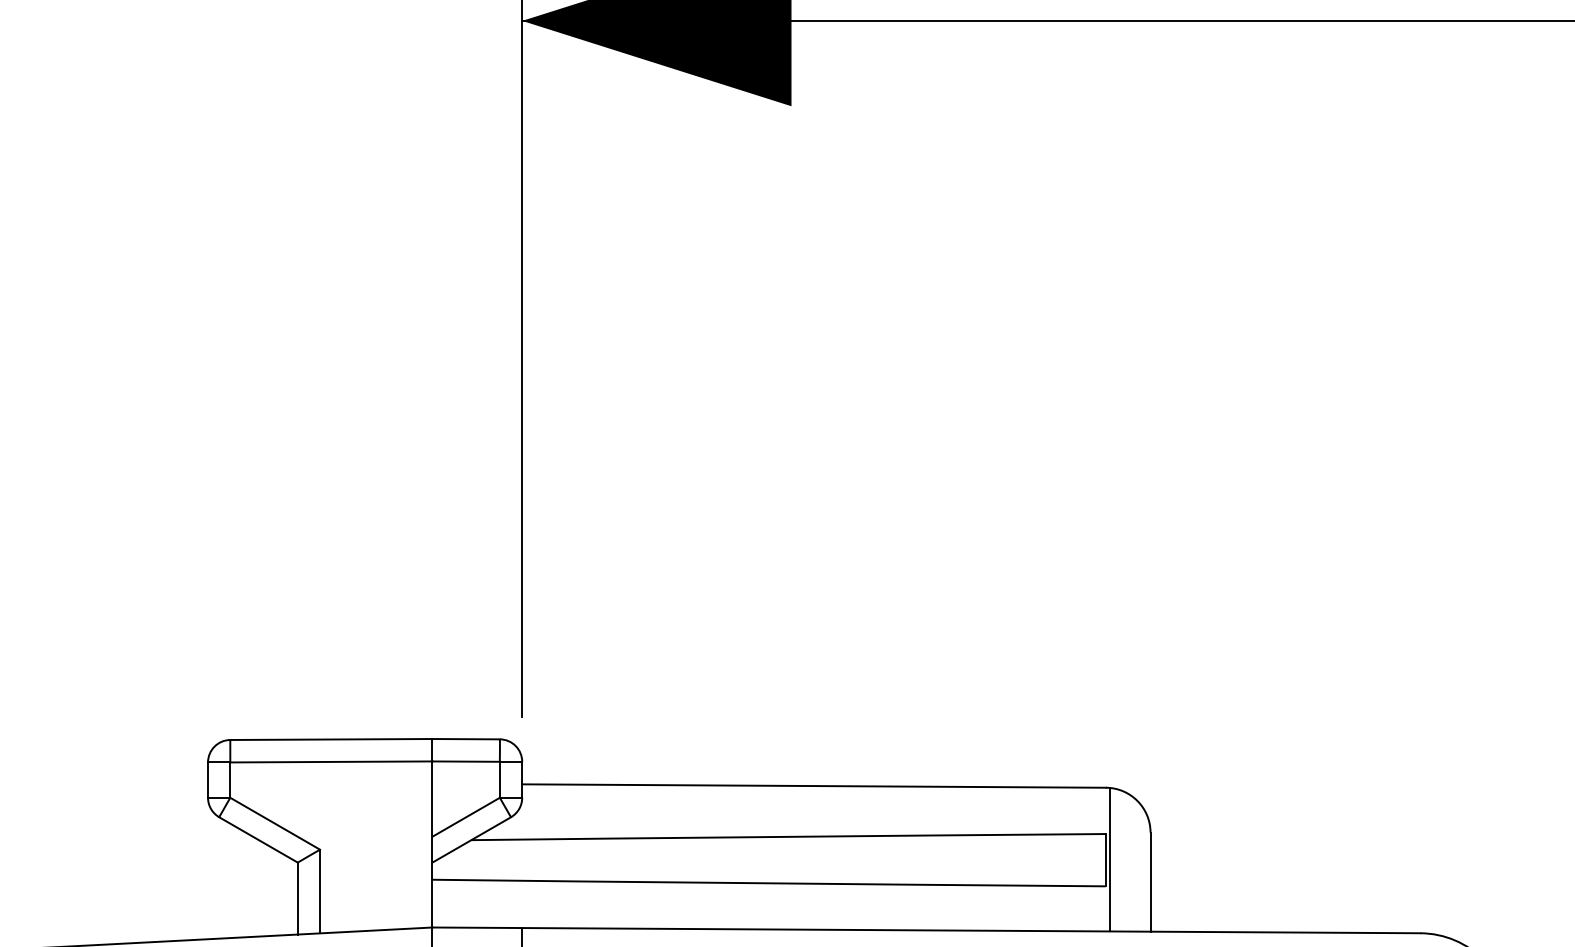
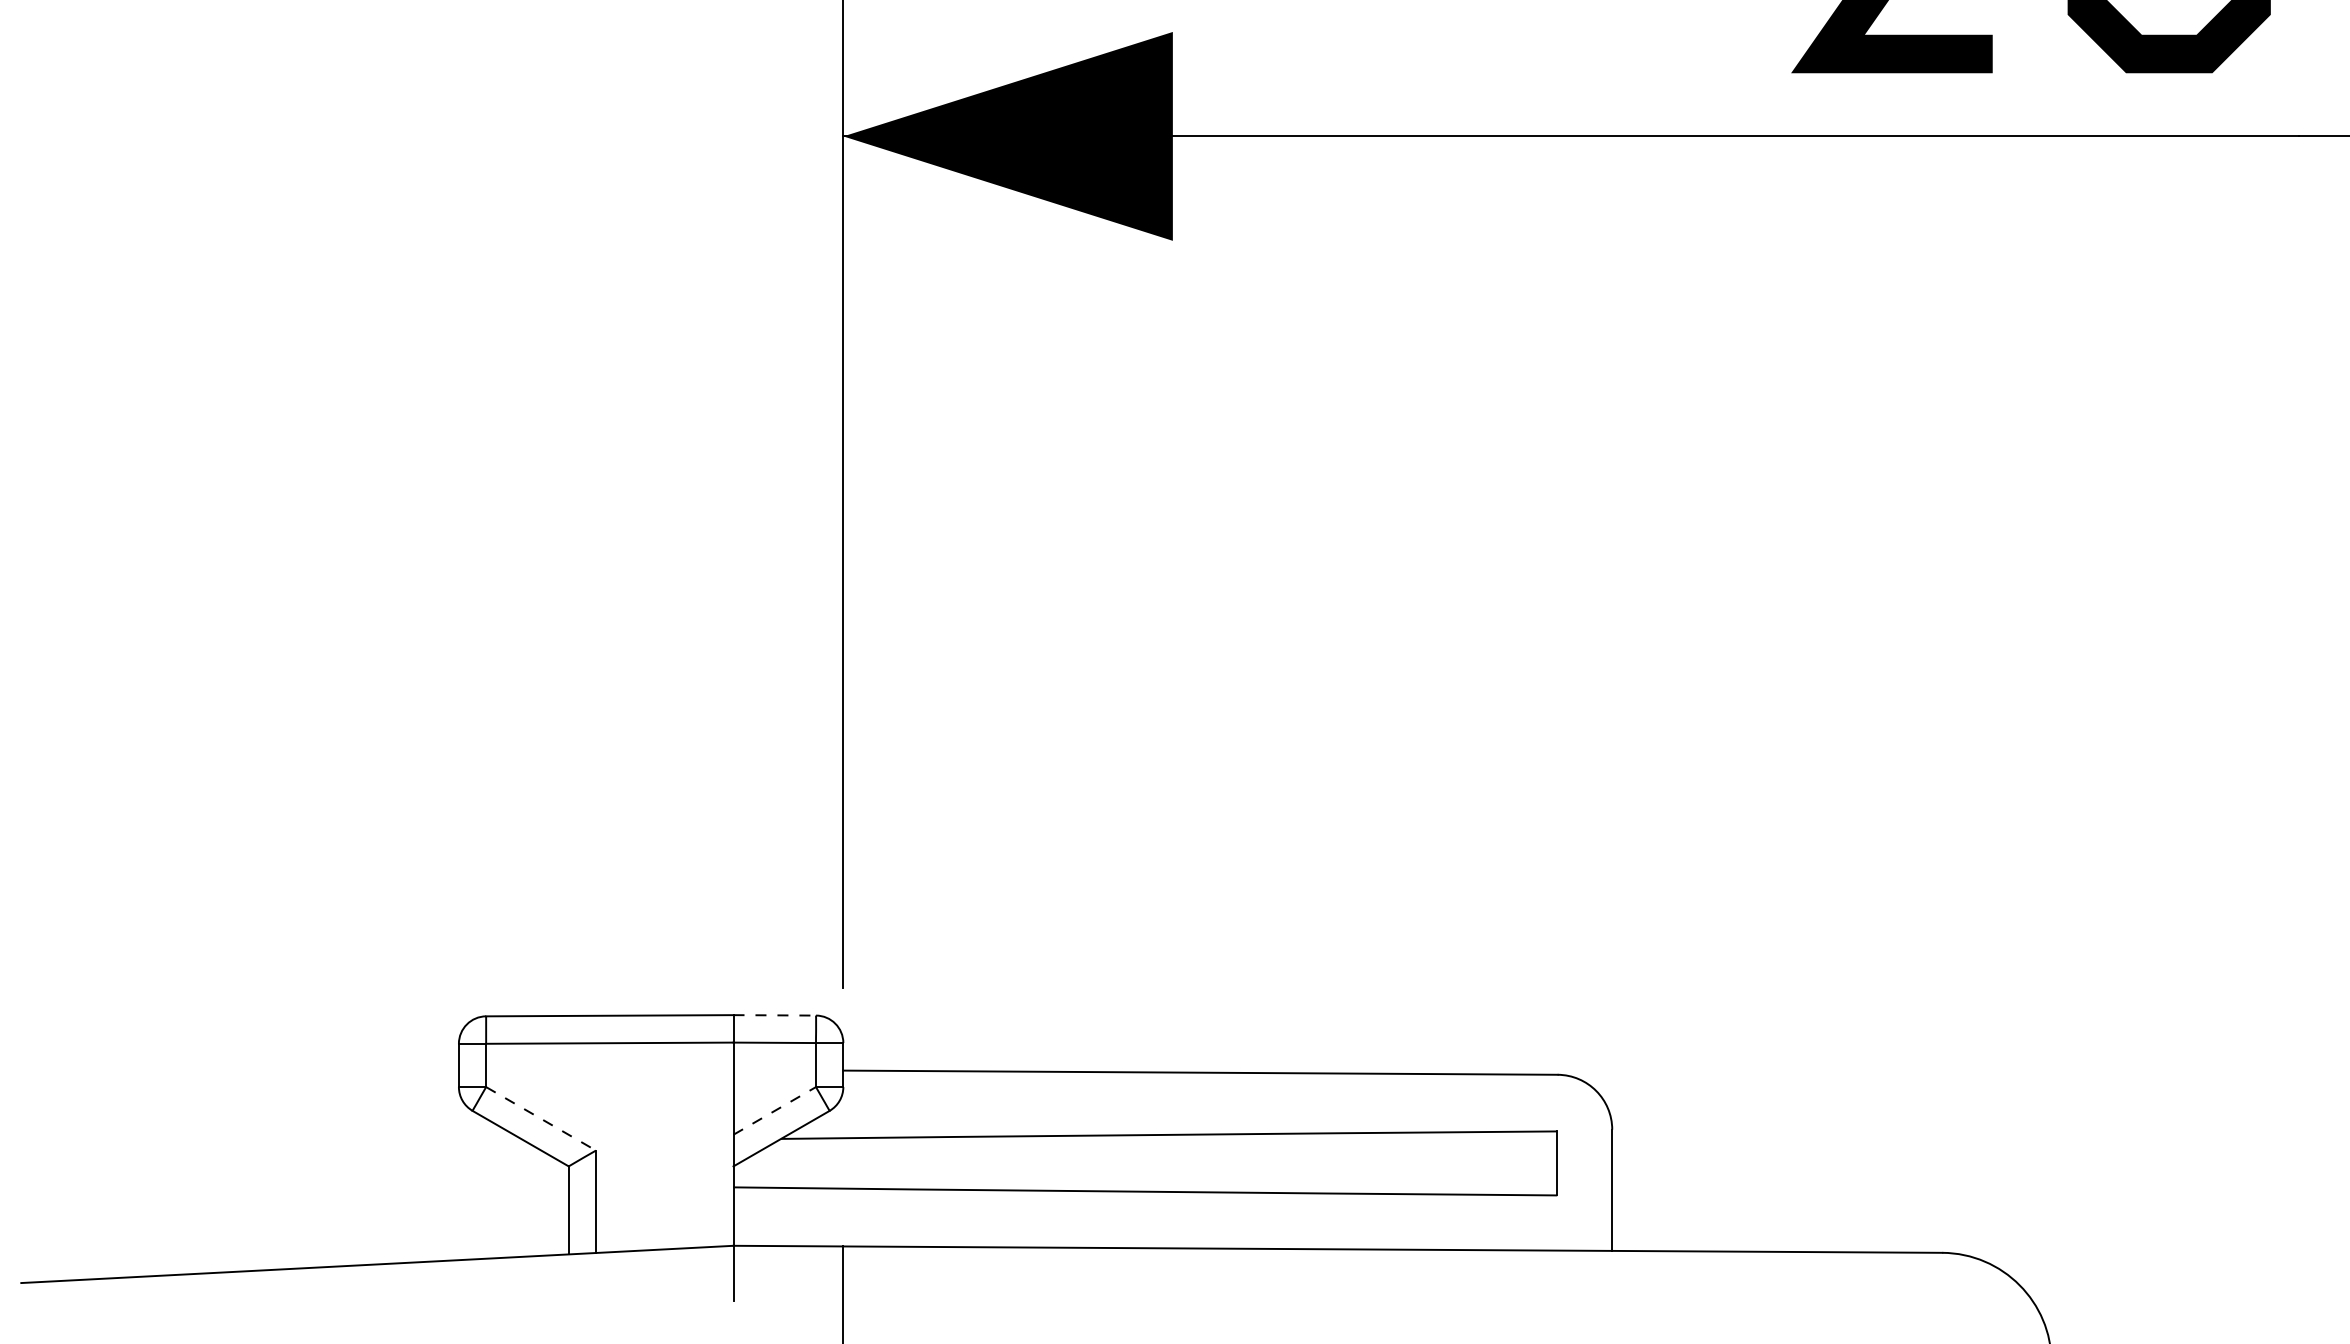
line: (466, 739) -> (775, 1015), solid -> dashed
line: (465, 816) -> (774, 1110), solid -> dashed
line: (275, 824) -> (541, 1119), solid -> dashed
line: (1109, 859) -> (1562, 1162), removed

